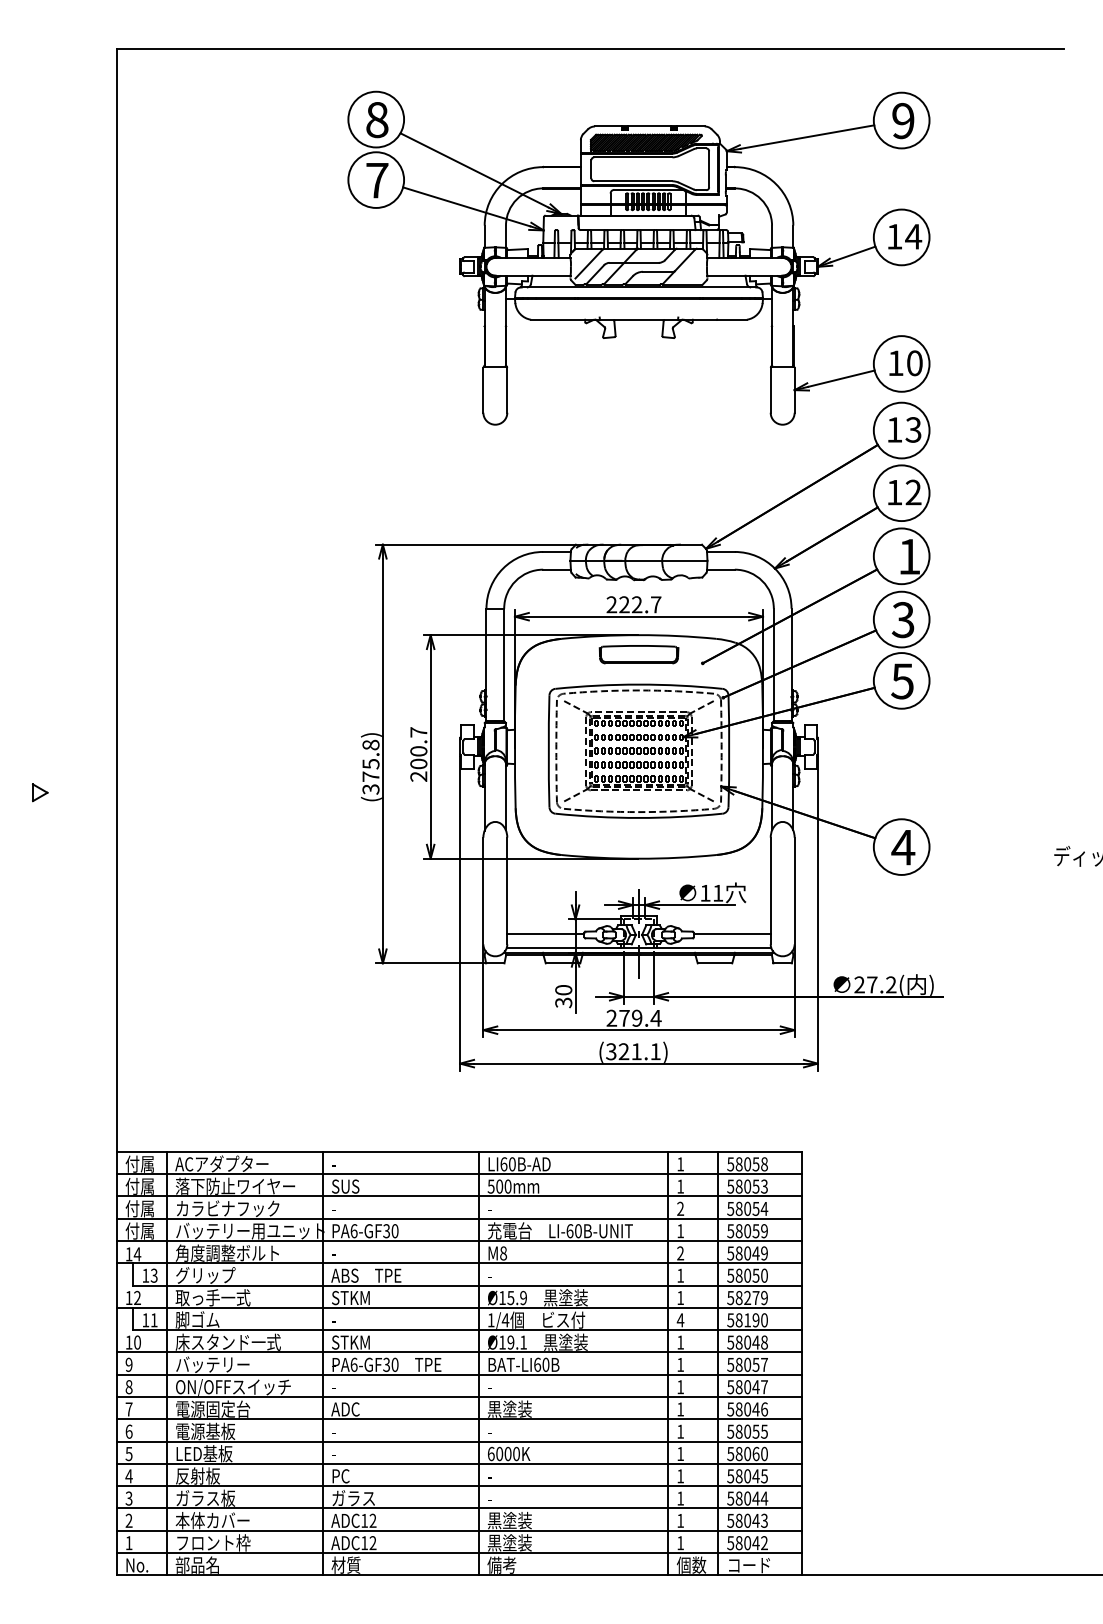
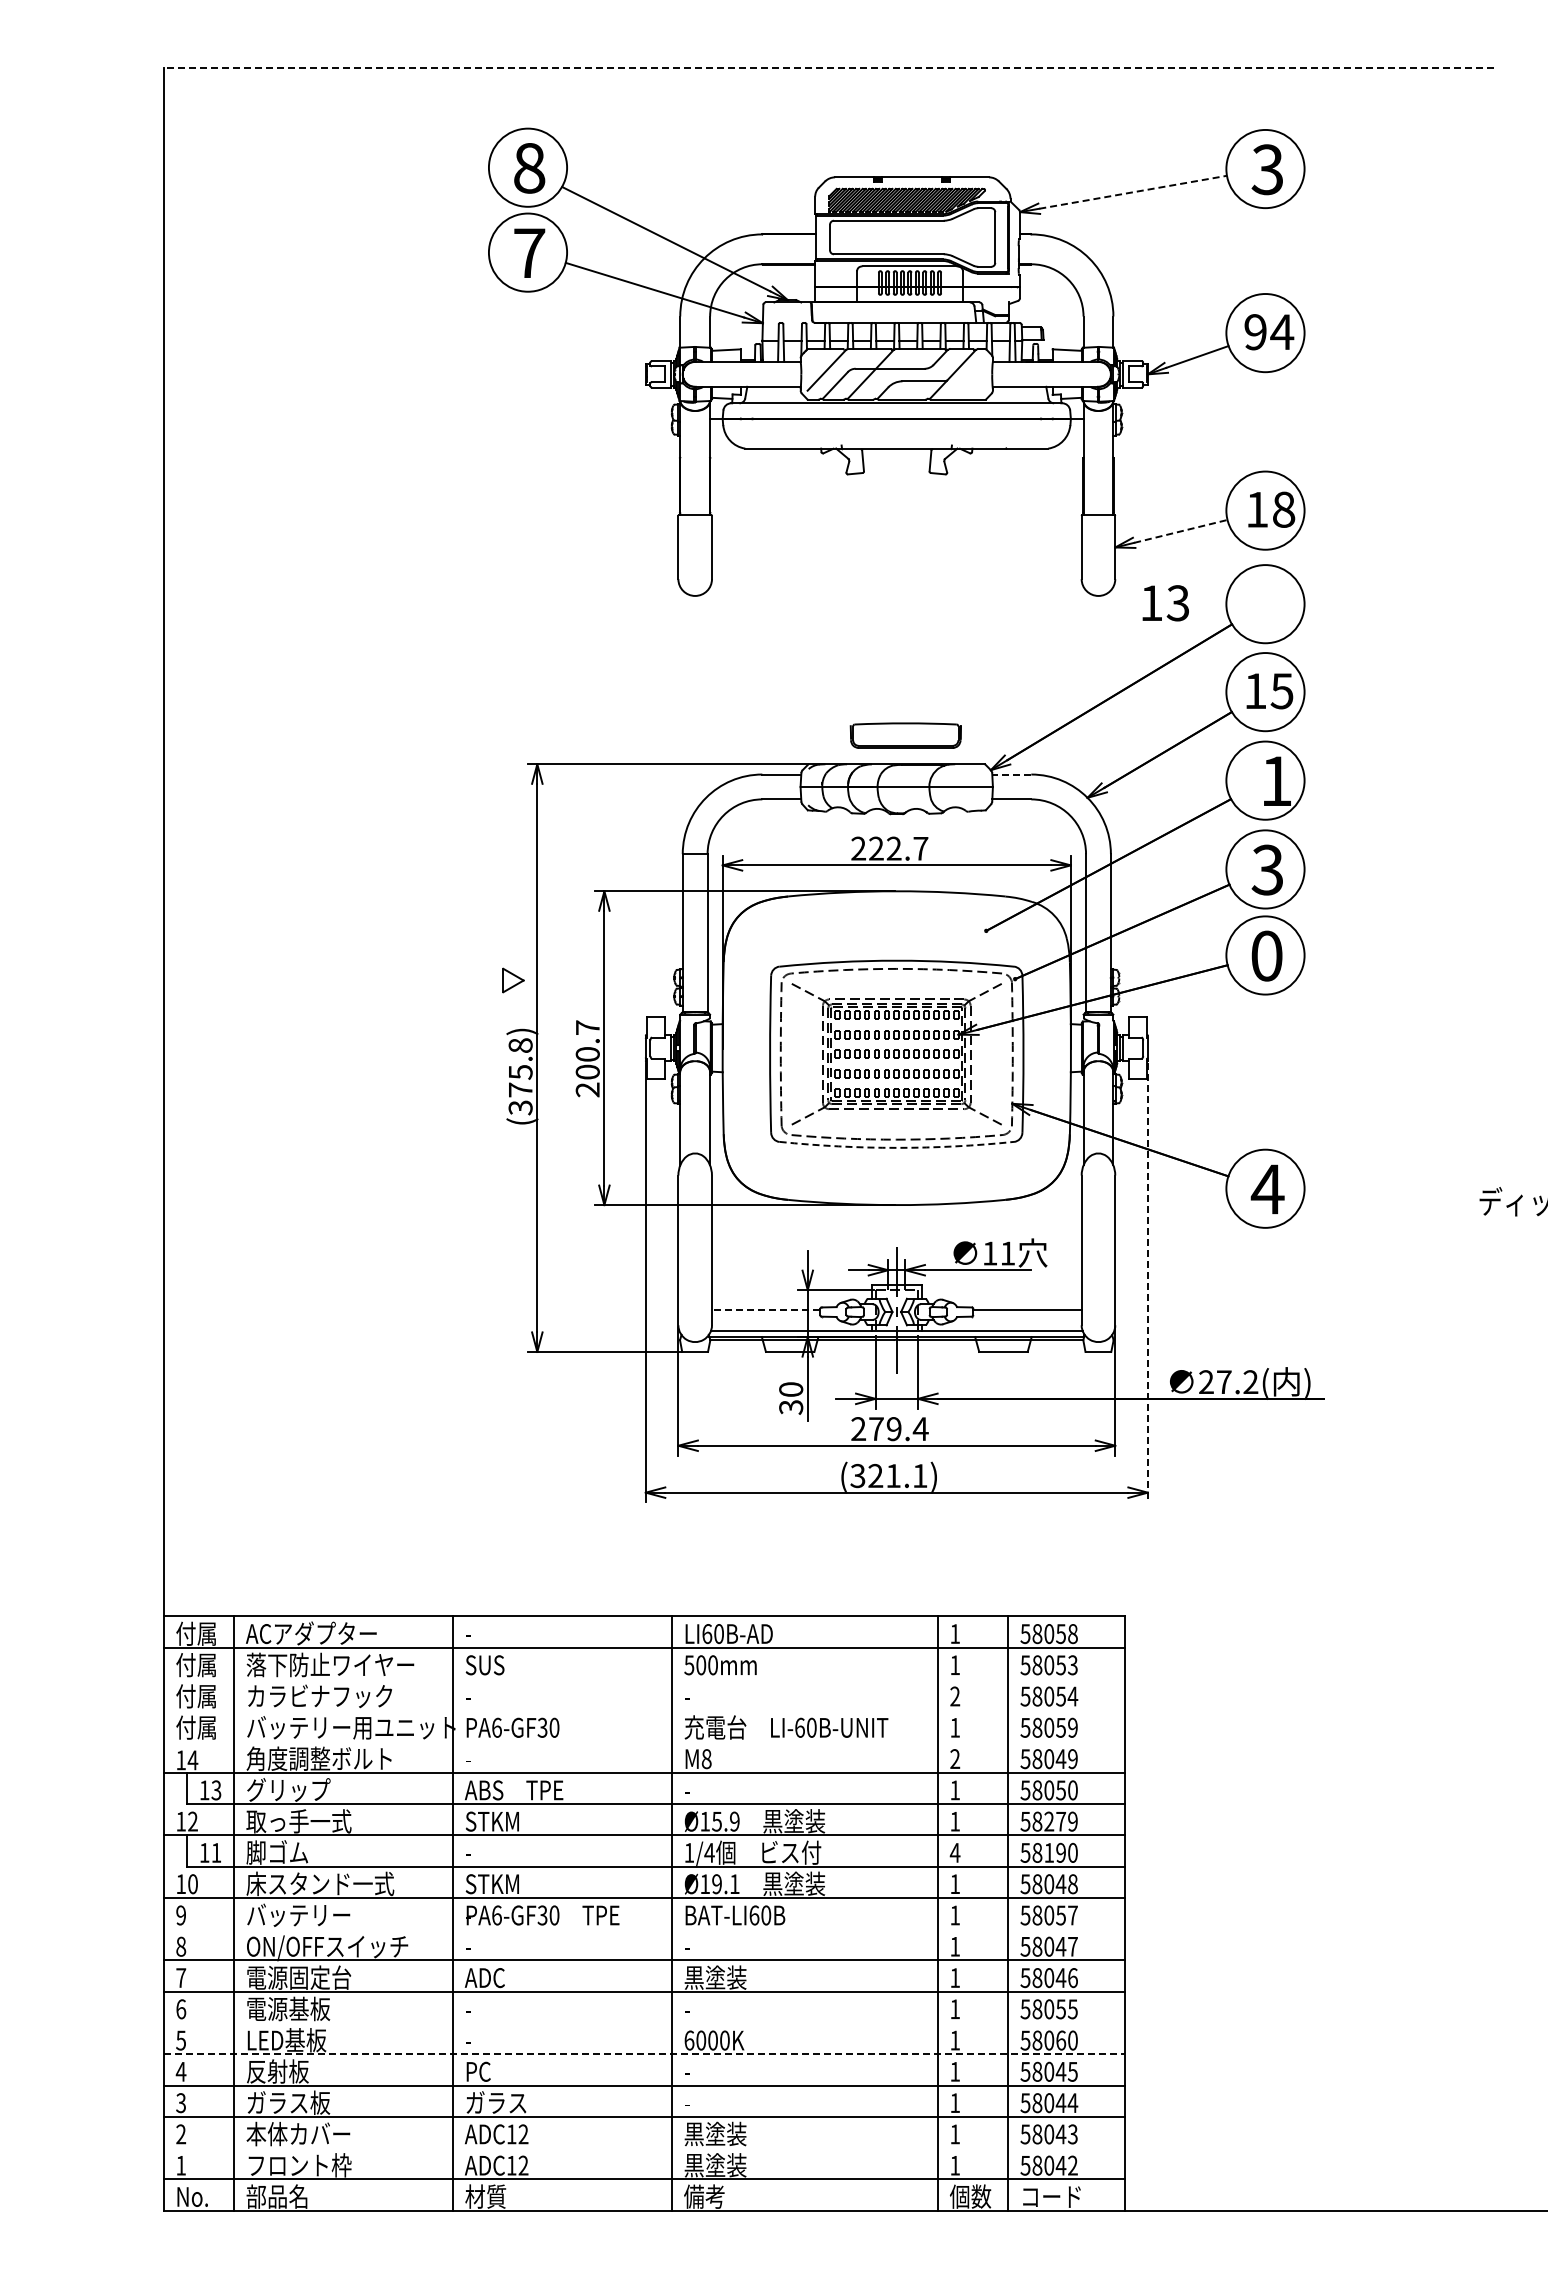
line: (590, 48) -> (828, 68), solid -> dashed
text: (903, 120) -> (1267, 169), 9 -> 3
line: (807, 137) -> (1133, 192), solid -> dashed
text: (894, 237) -> (1255, 332), 14 -> 94
text: (915, 363) -> (1284, 509), 10 -> 18
line: (841, 378) -> (1181, 531), solid -> dashed
text: (904, 430) -> (1165, 603), moved
text: (913, 492) -> (1281, 691), 12 -> 15
line: (720, 551) -> (1011, 774), solid -> dashed
part: (638, 654) -> (905, 735), moved
text: (902, 680) -> (1266, 955), 5 -> 0
part: (40, 792) -> (513, 980), moved
arc: (638, 817) -> (896, 1147), solid -> dashed
line: (817, 913) -> (1147, 1282), solid -> dashed
line: (545, 933) -> (765, 1310), solid -> dashed
line: (459, 1196) -> (644, 1678), removed
line: (459, 1218) -> (644, 1710), removed
line: (459, 1240) -> (644, 1741), removed
line: (459, 1374) -> (644, 1929), removed
line: (459, 1441) -> (644, 2023), removed
line: (459, 1463) -> (644, 2054), solid -> dashed
line: (459, 1530) -> (644, 2148), removed

